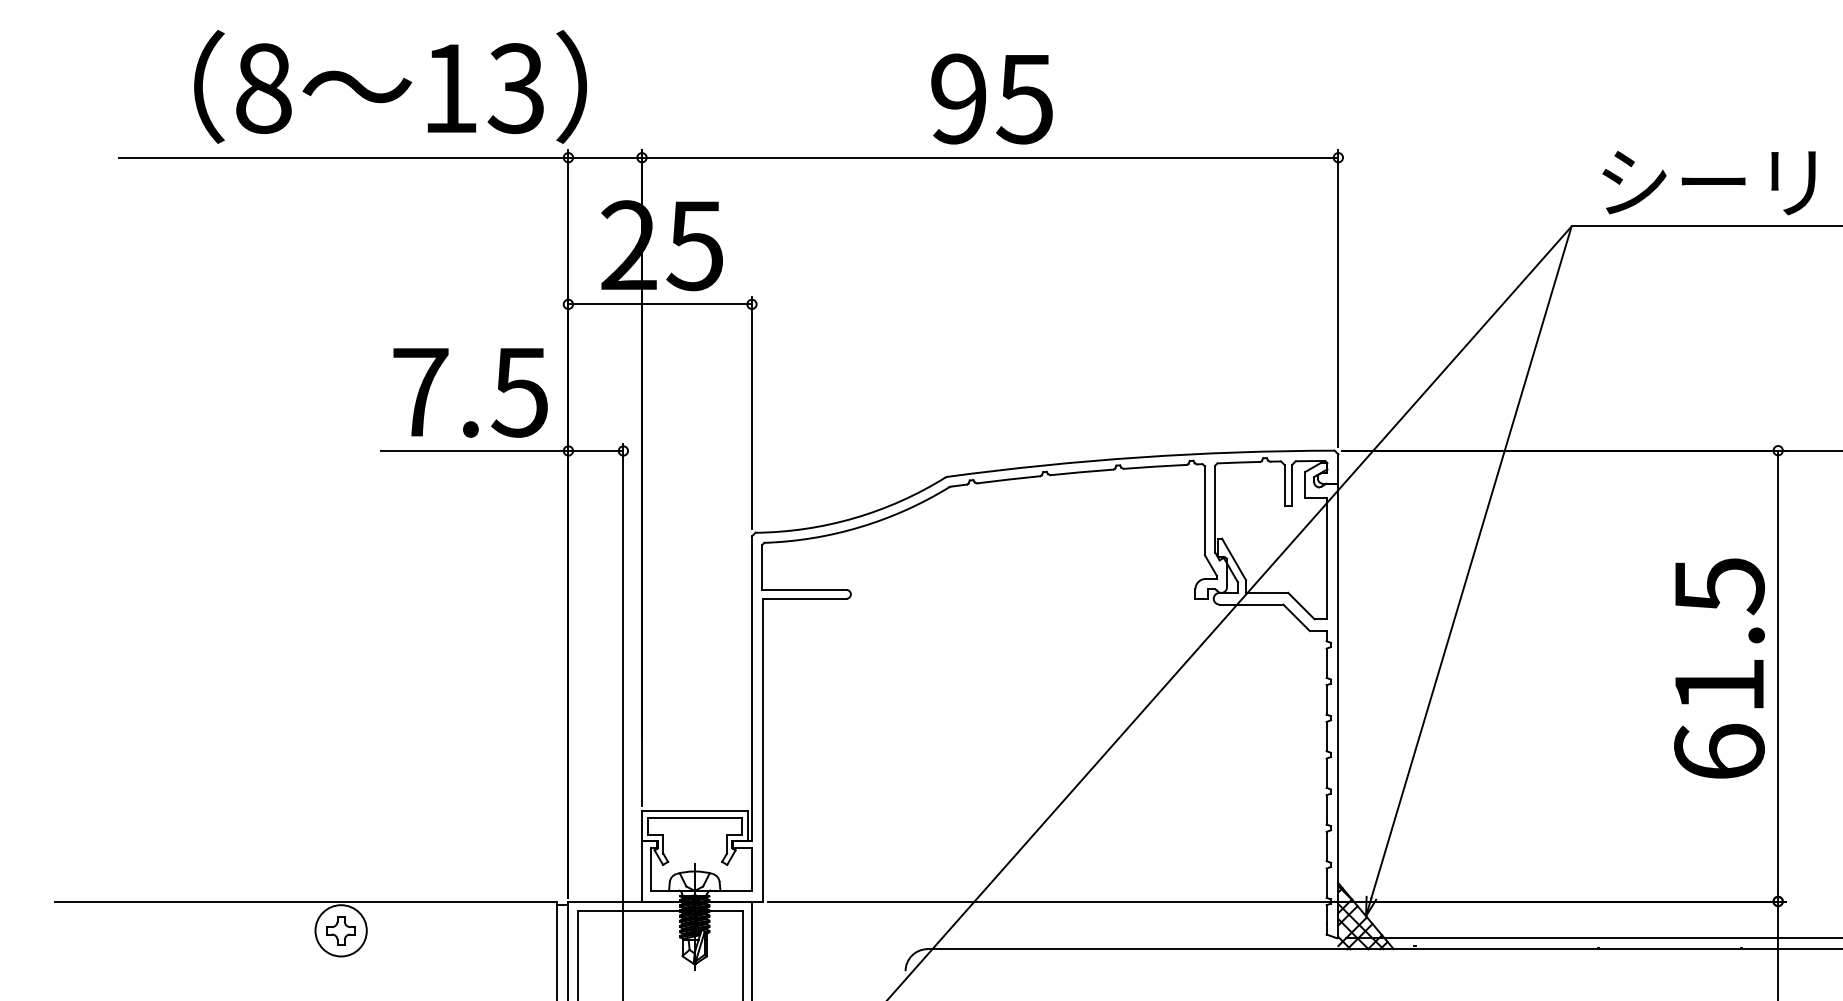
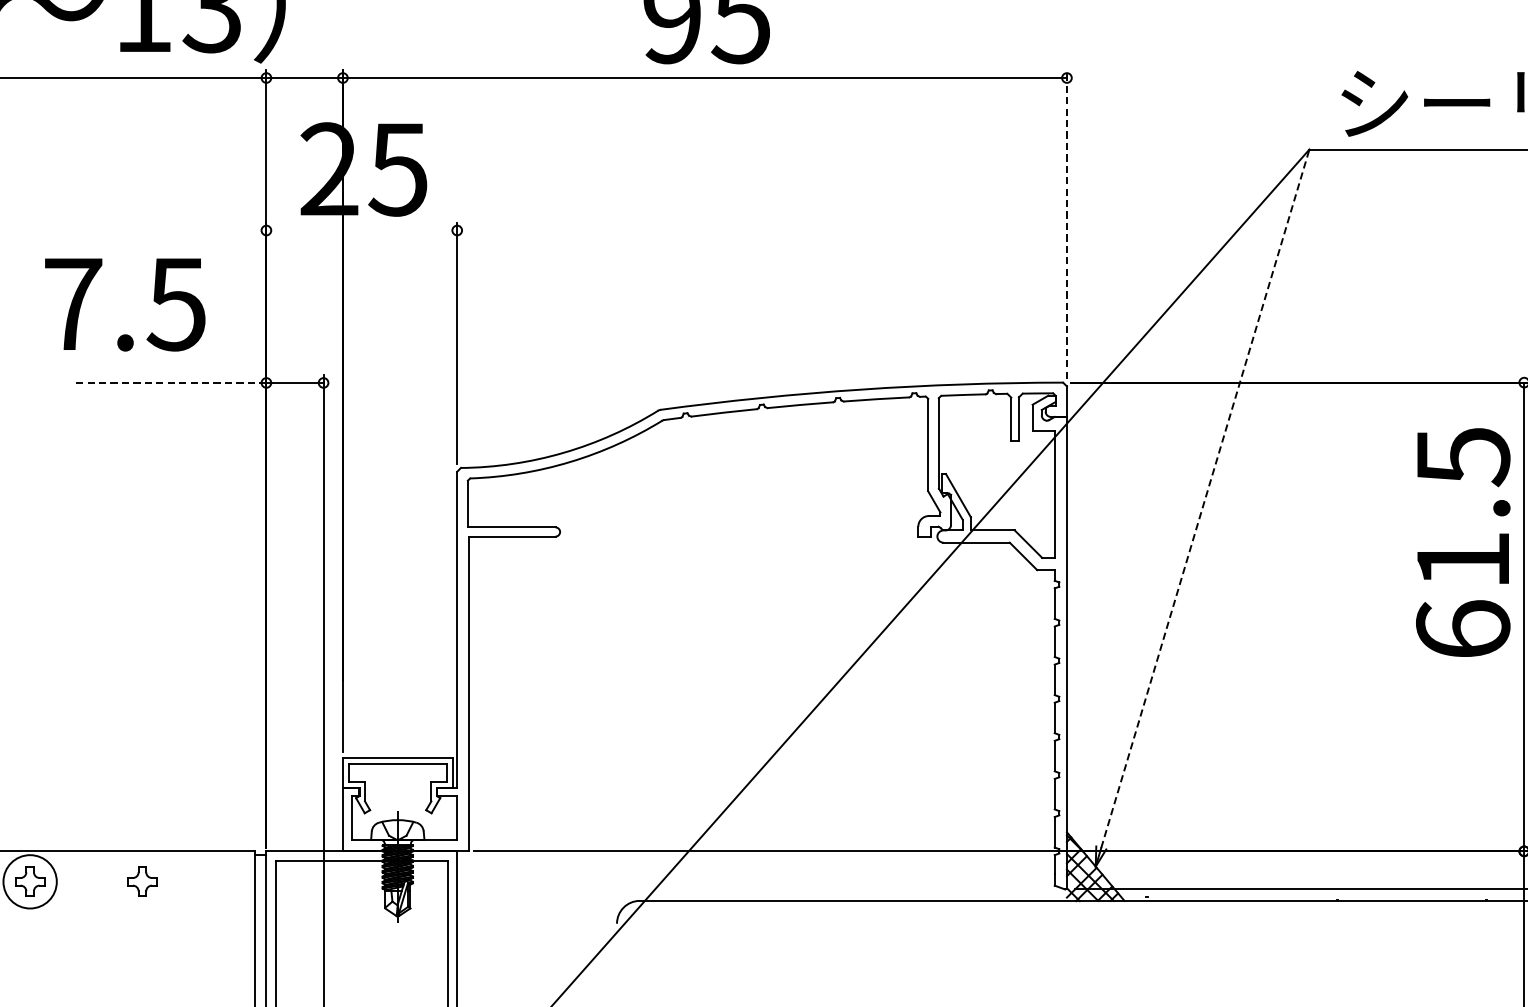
line: (1338, 298) -> (1067, 224), solid -> dashed
line: (659, 304) -> (361, 230), removed
text: (470, 392) -> (125, 304), moved
line: (474, 450) -> (168, 382), solid -> dashed
line: (1471, 562) -> (1205, 498), solid -> dashed
text: (1719, 668) -> (1463, 542), moved
part: (448, 930) -> (141, 881), added

